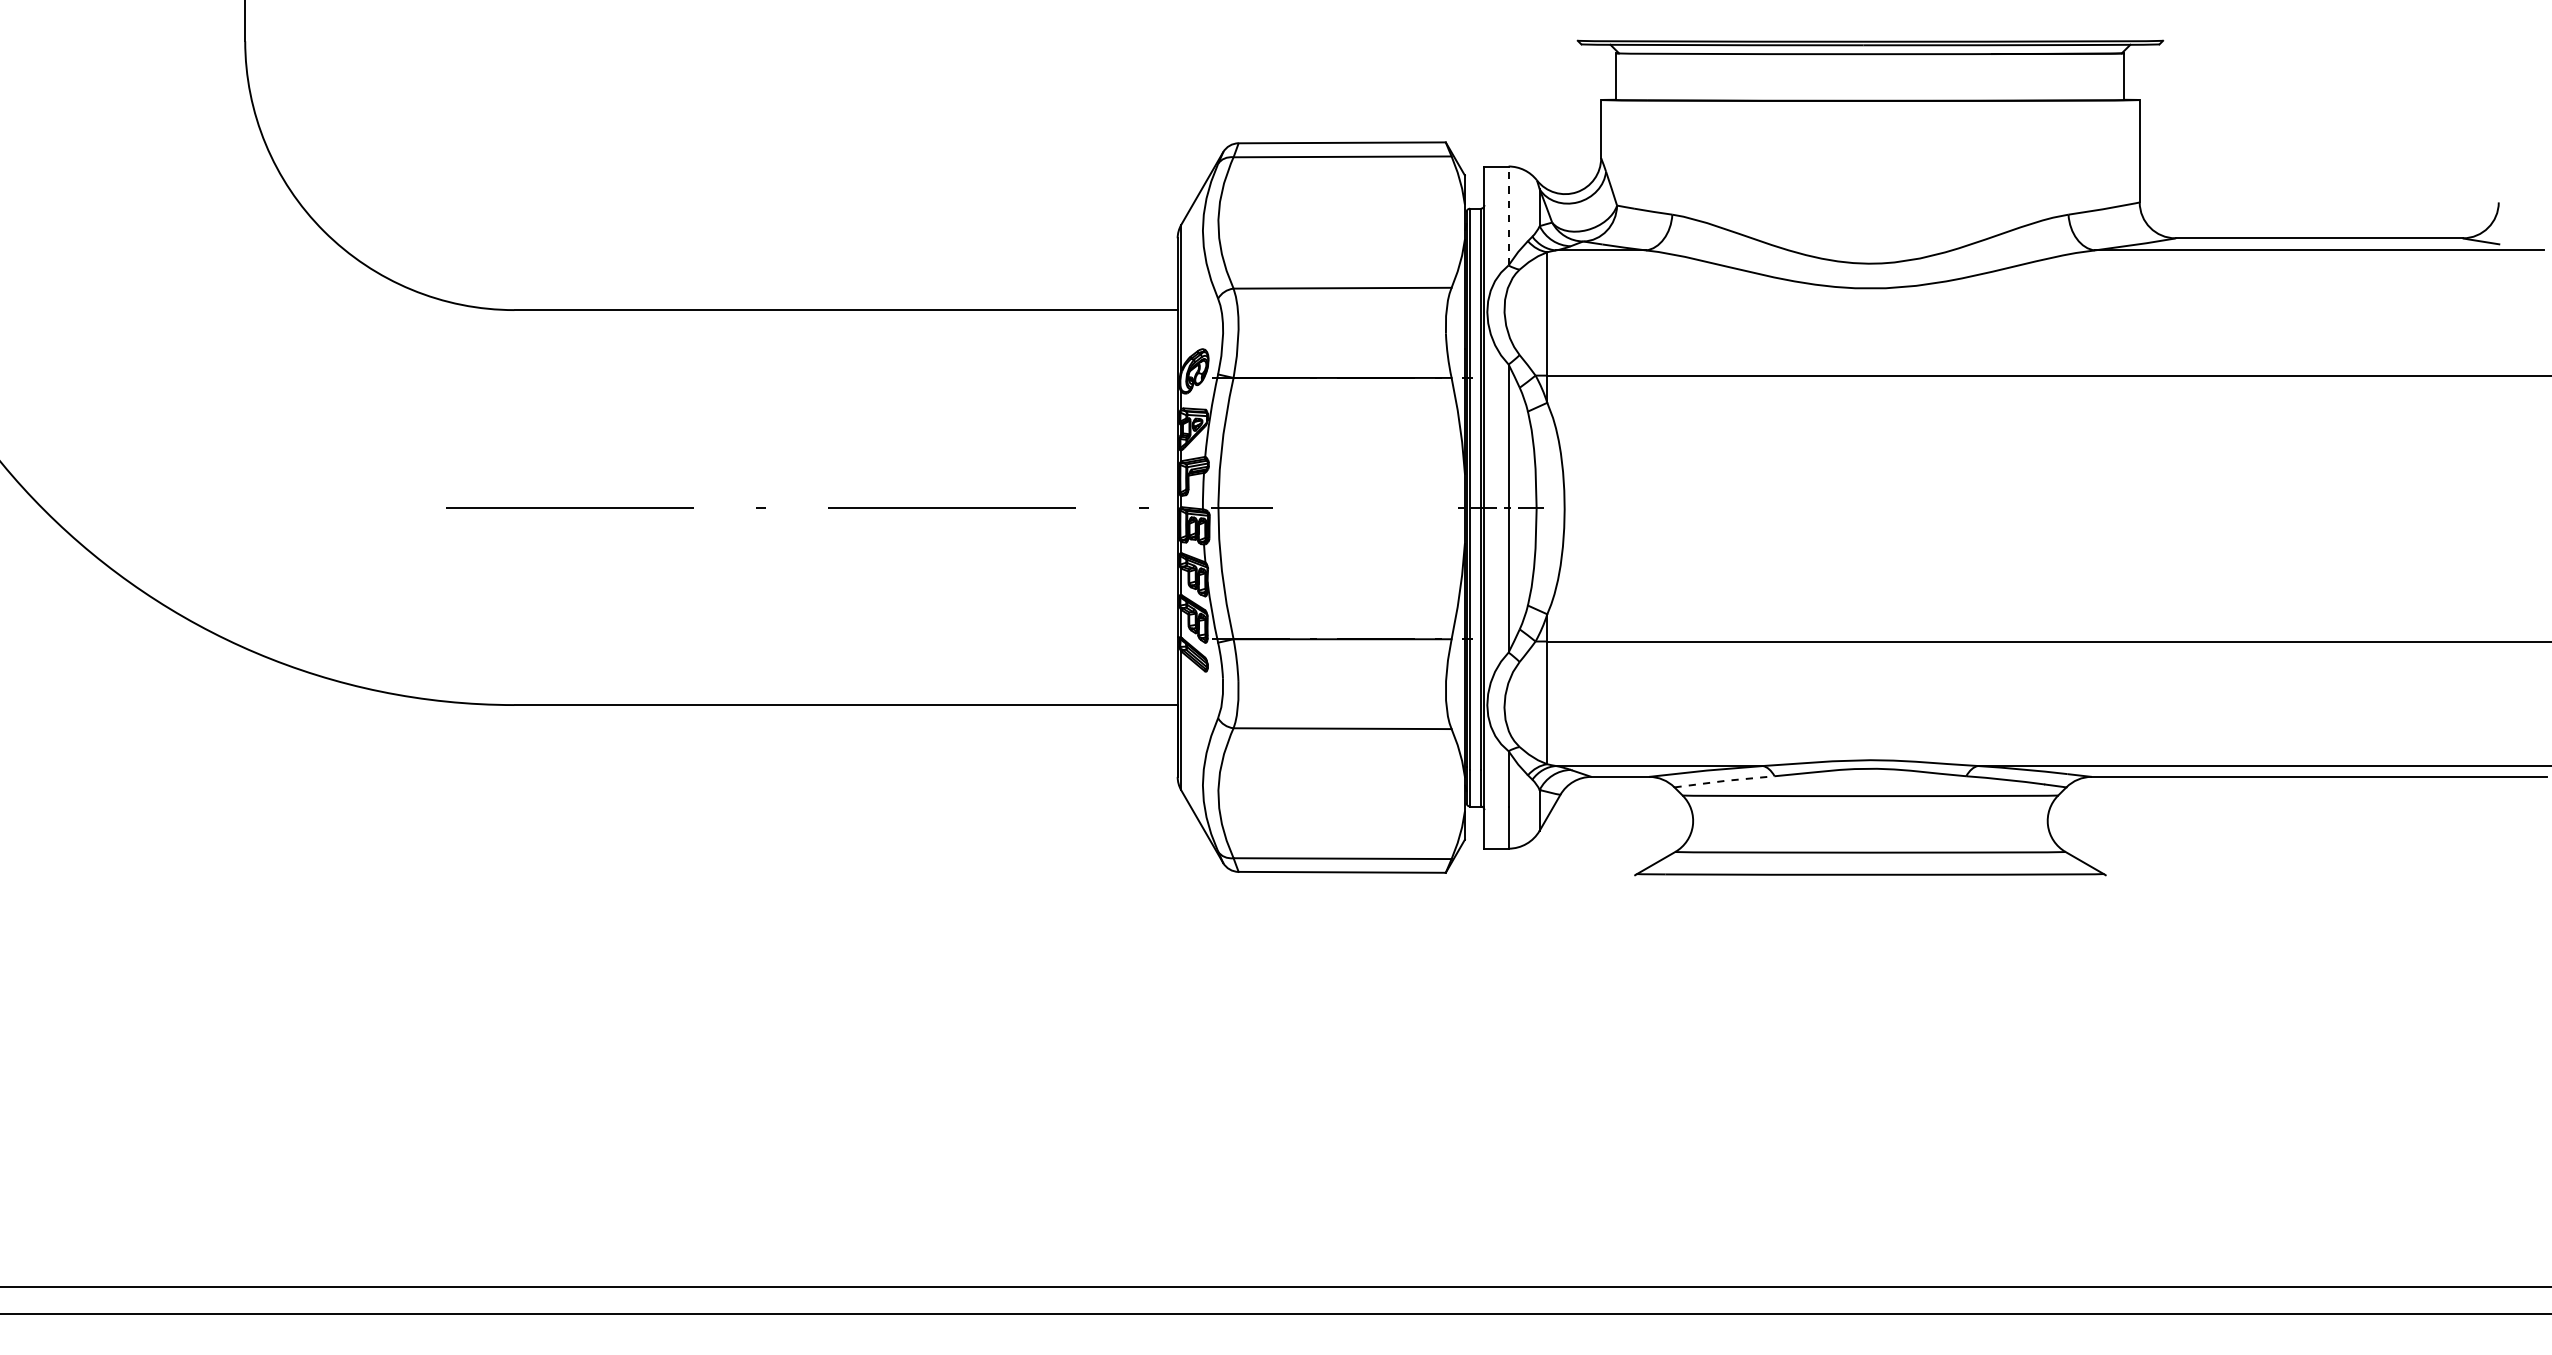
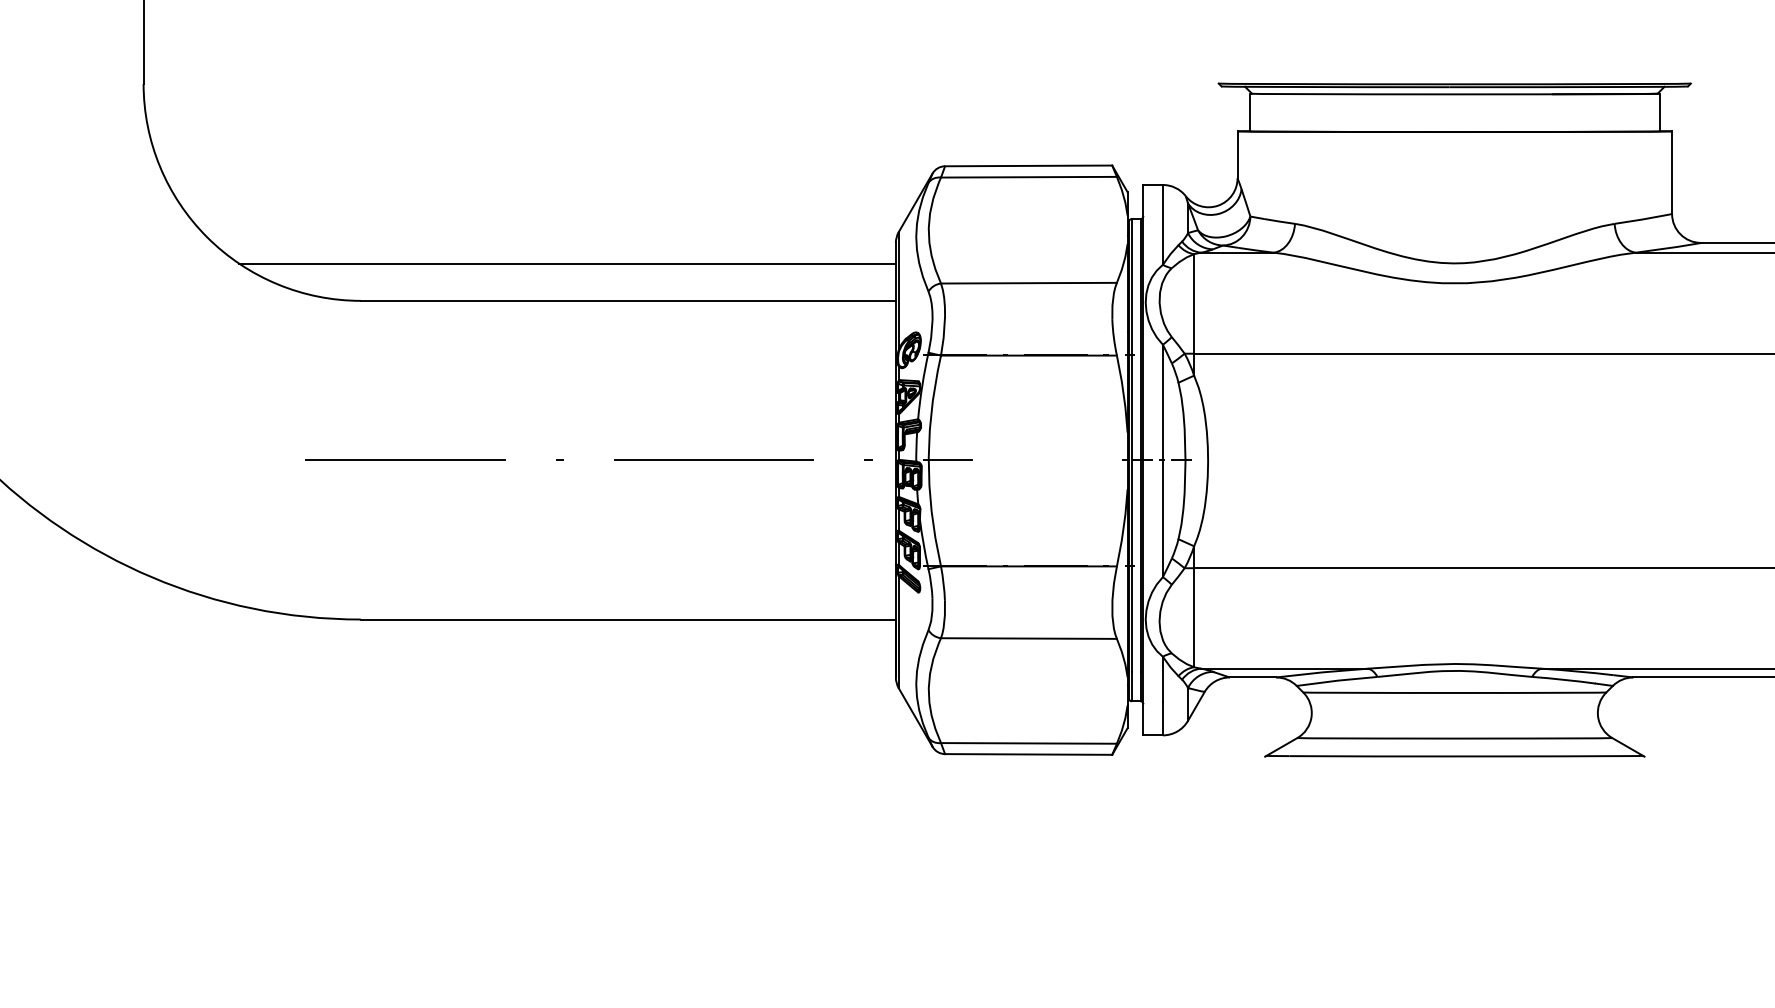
line: (1508, 215) -> (1162, 224), dashed -> solid
line: (770, 263) -> (567, 263), added
line: (1725, 780) -> (1337, 680), dashed -> solid

